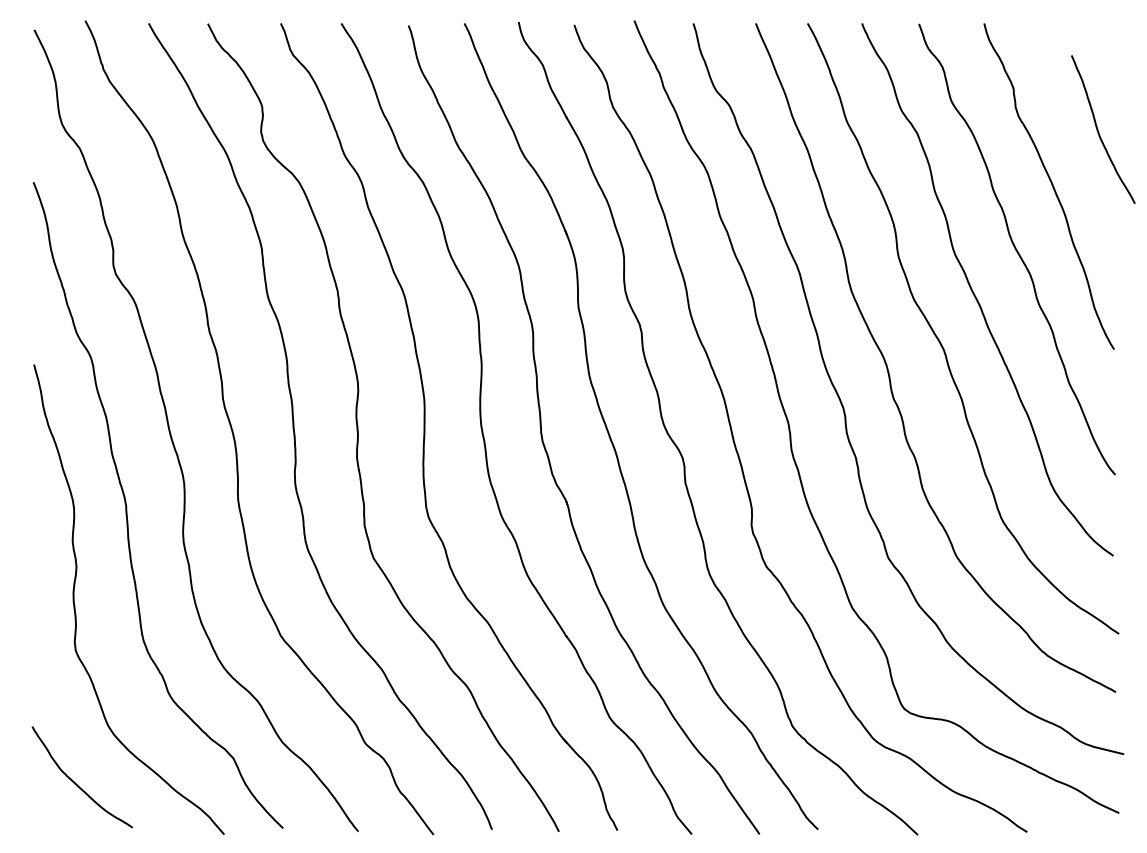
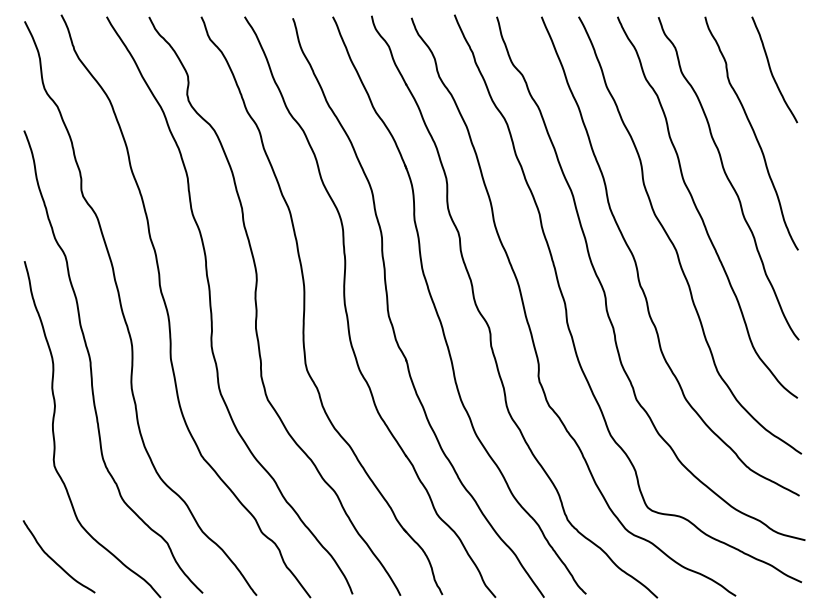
curve: (1098, 129) -> (771, 69), moved

